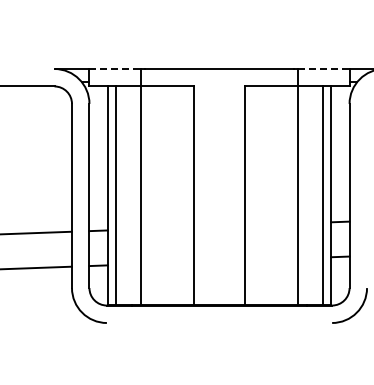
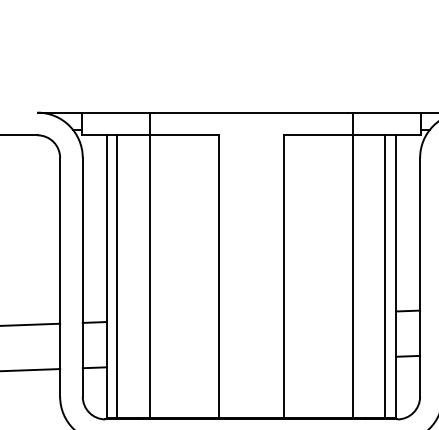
line: (115, 69) -> (116, 113), dashed -> solid
line: (324, 69) -> (387, 113), dashed -> solid

